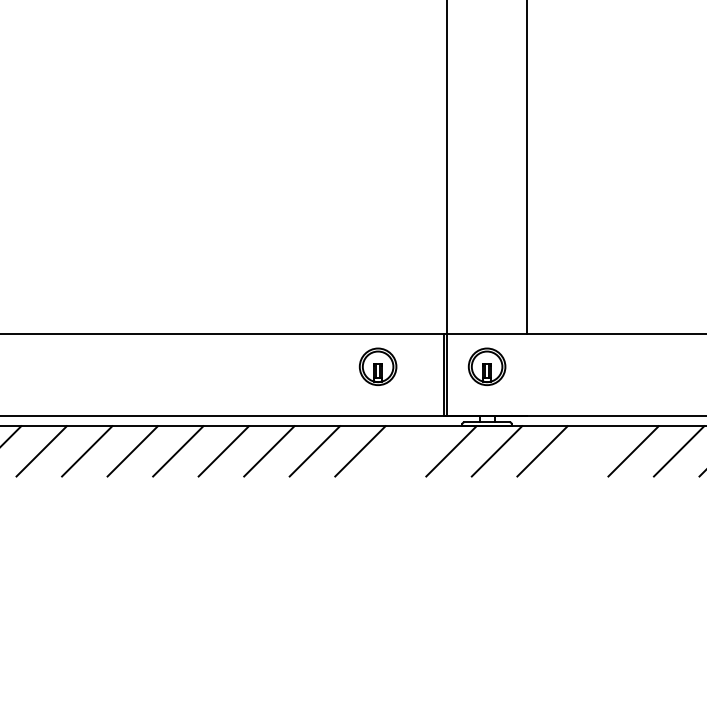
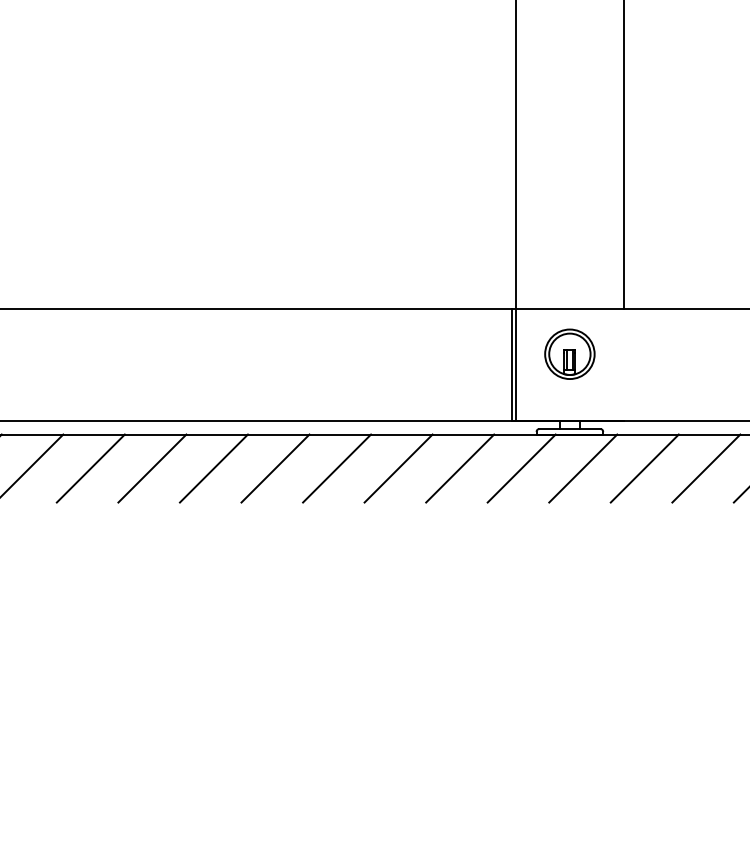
part: (377, 366) -> (421, 353), removed
line: (405, 451) -> (459, 468), added
line: (587, 451) -> (705, 468), added

